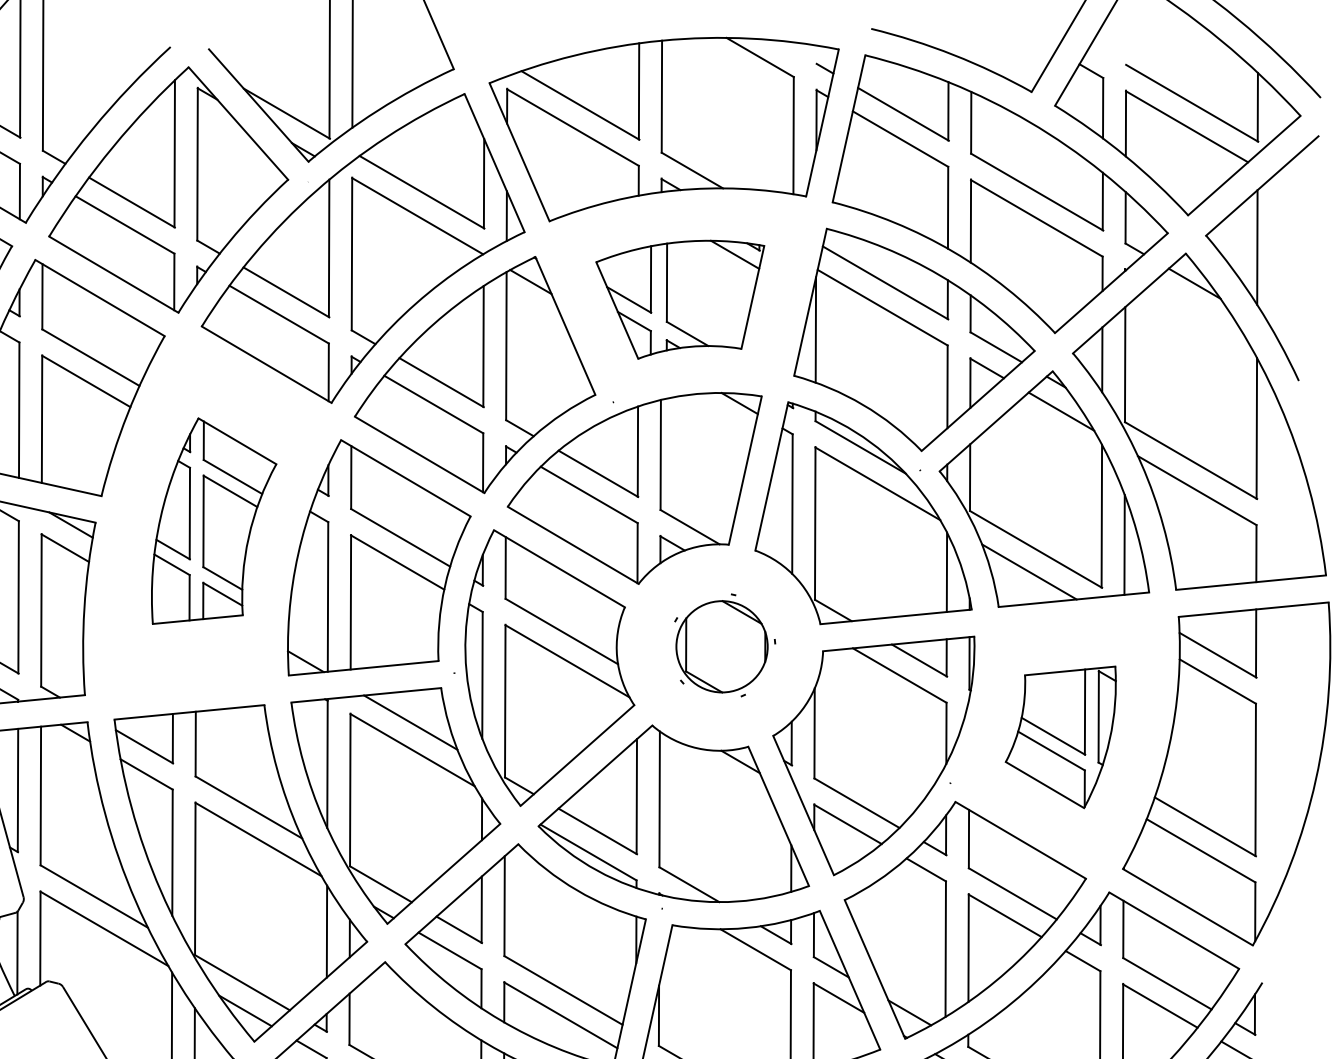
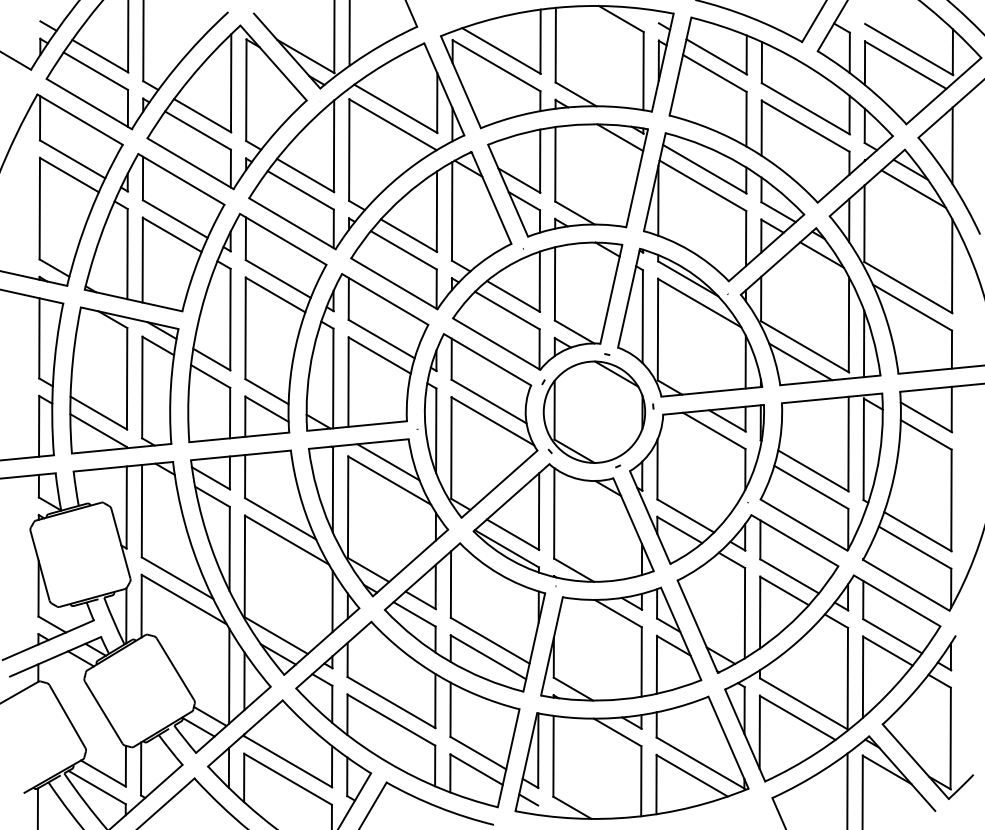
part: (679, 299) -> (567, 180), size x1.43
line: (1198, 311) -> (913, 188), added
part: (214, 520) -> (257, 327), size x1.67
part: (724, 644) -> (597, 410), size x1.67
part: (1060, 736) -> (821, 471), size x1.67

